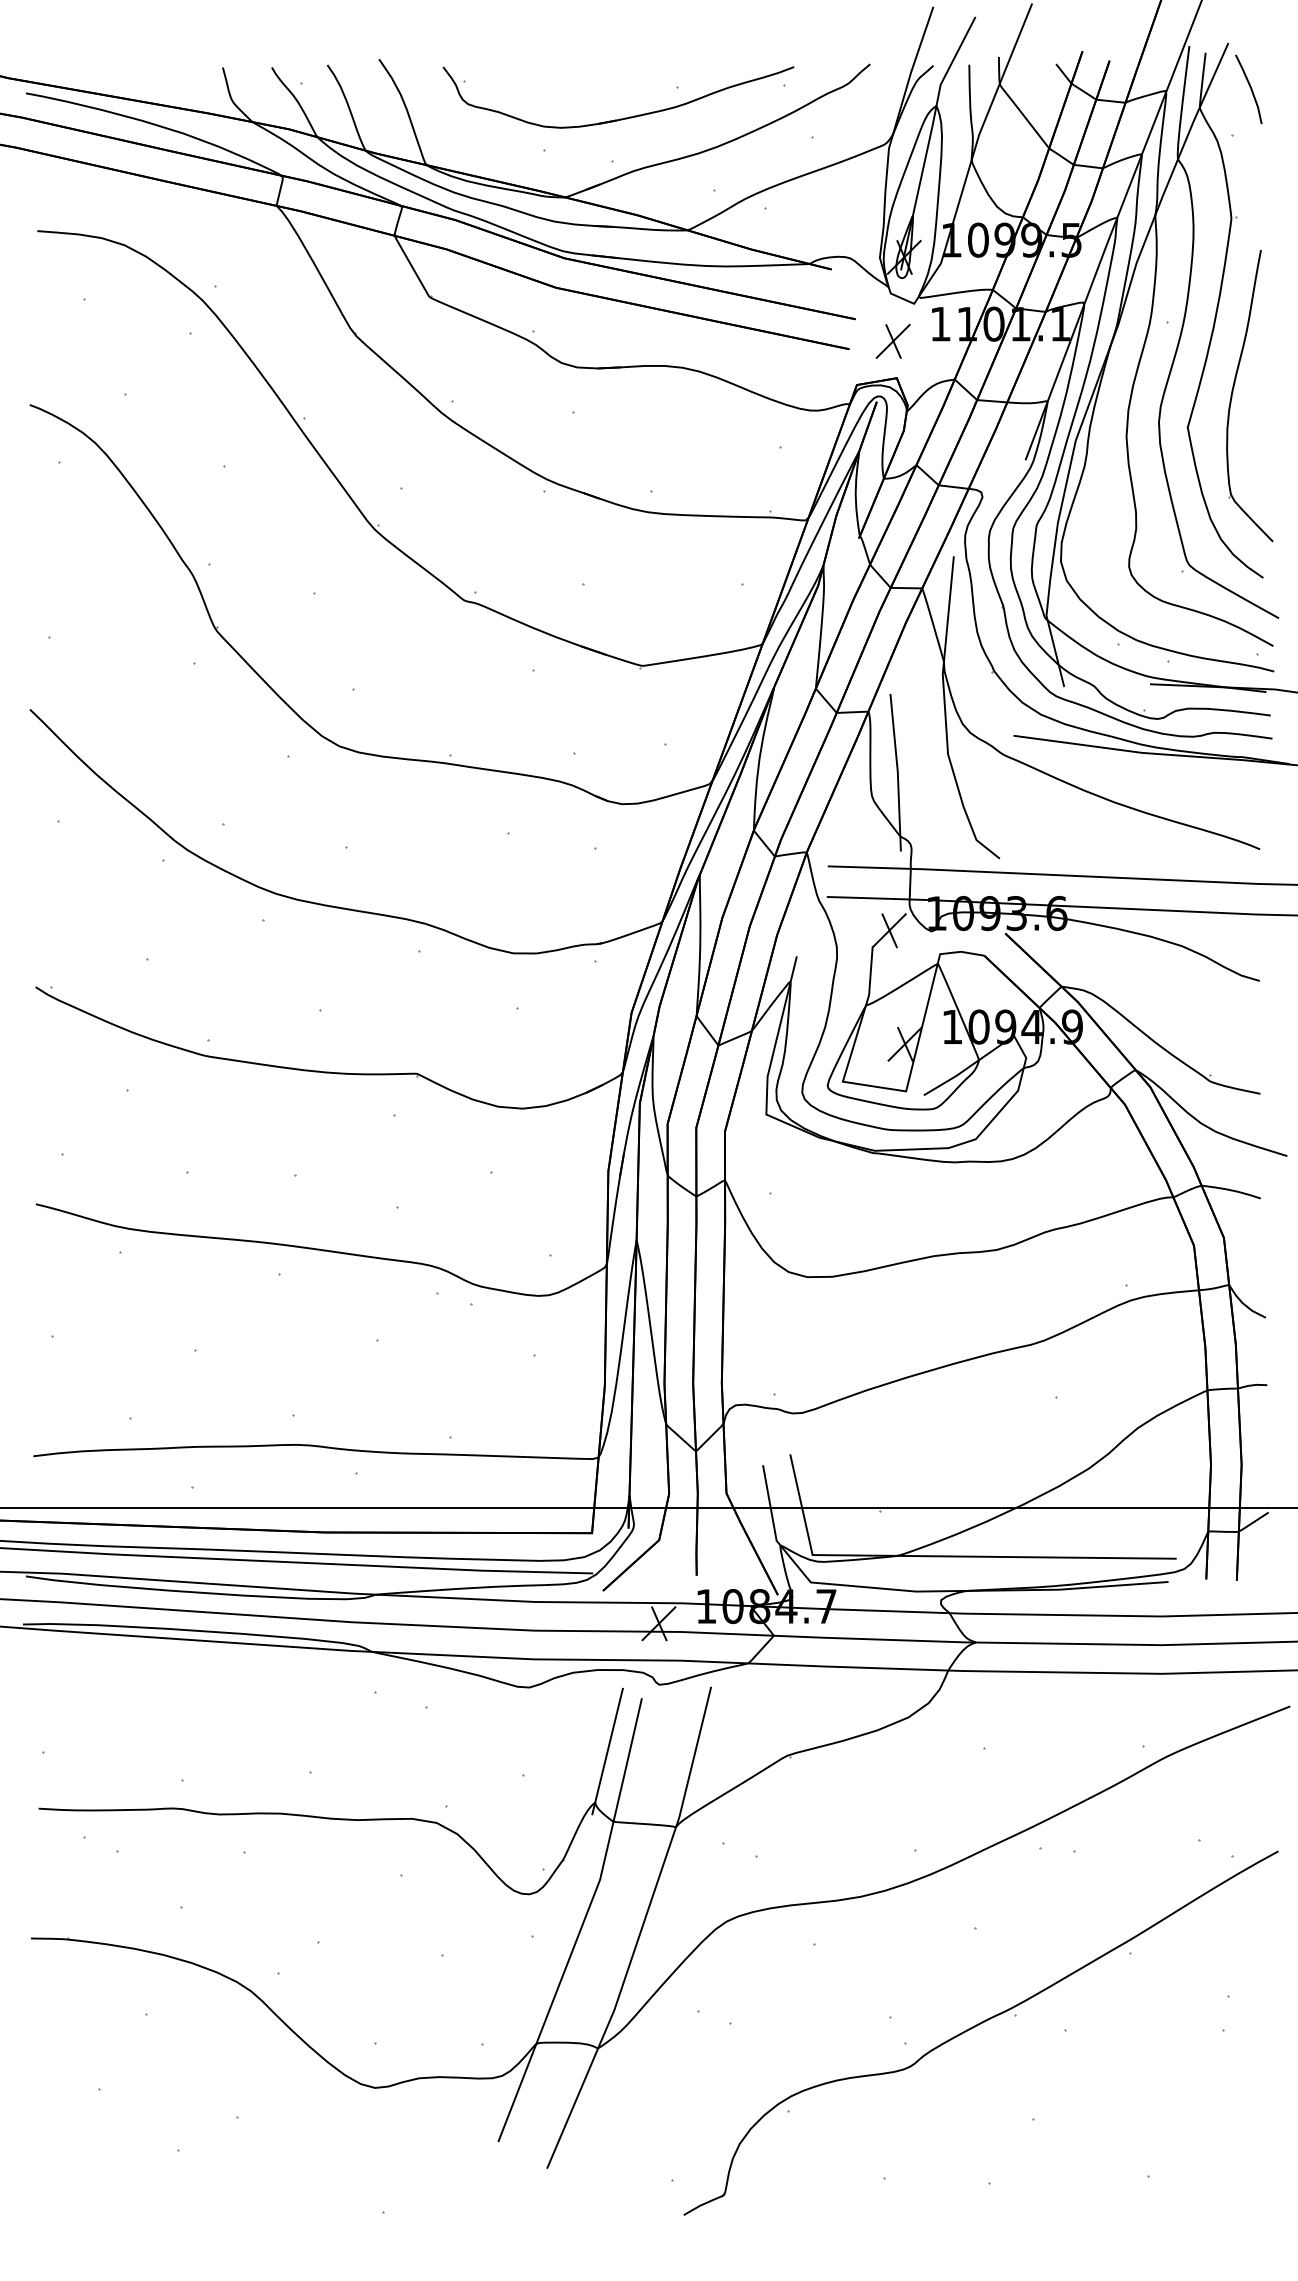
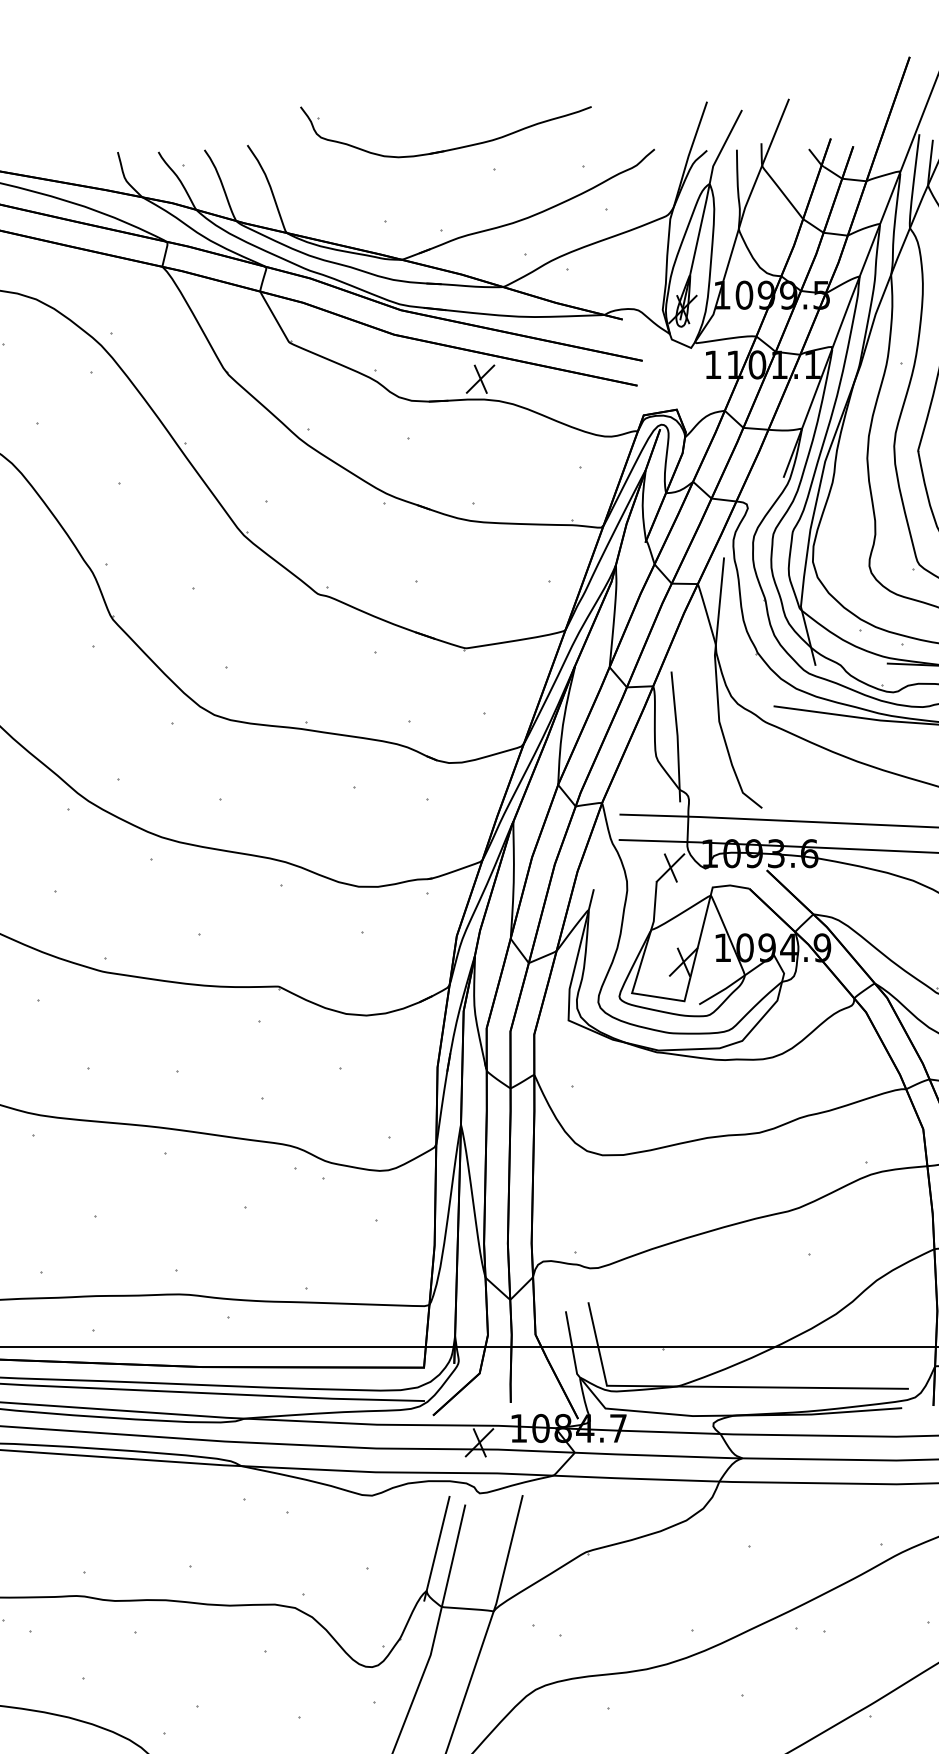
part: (624, 117) -> (450, 148), moved
part: (892, 340) -> (479, 378), moved

